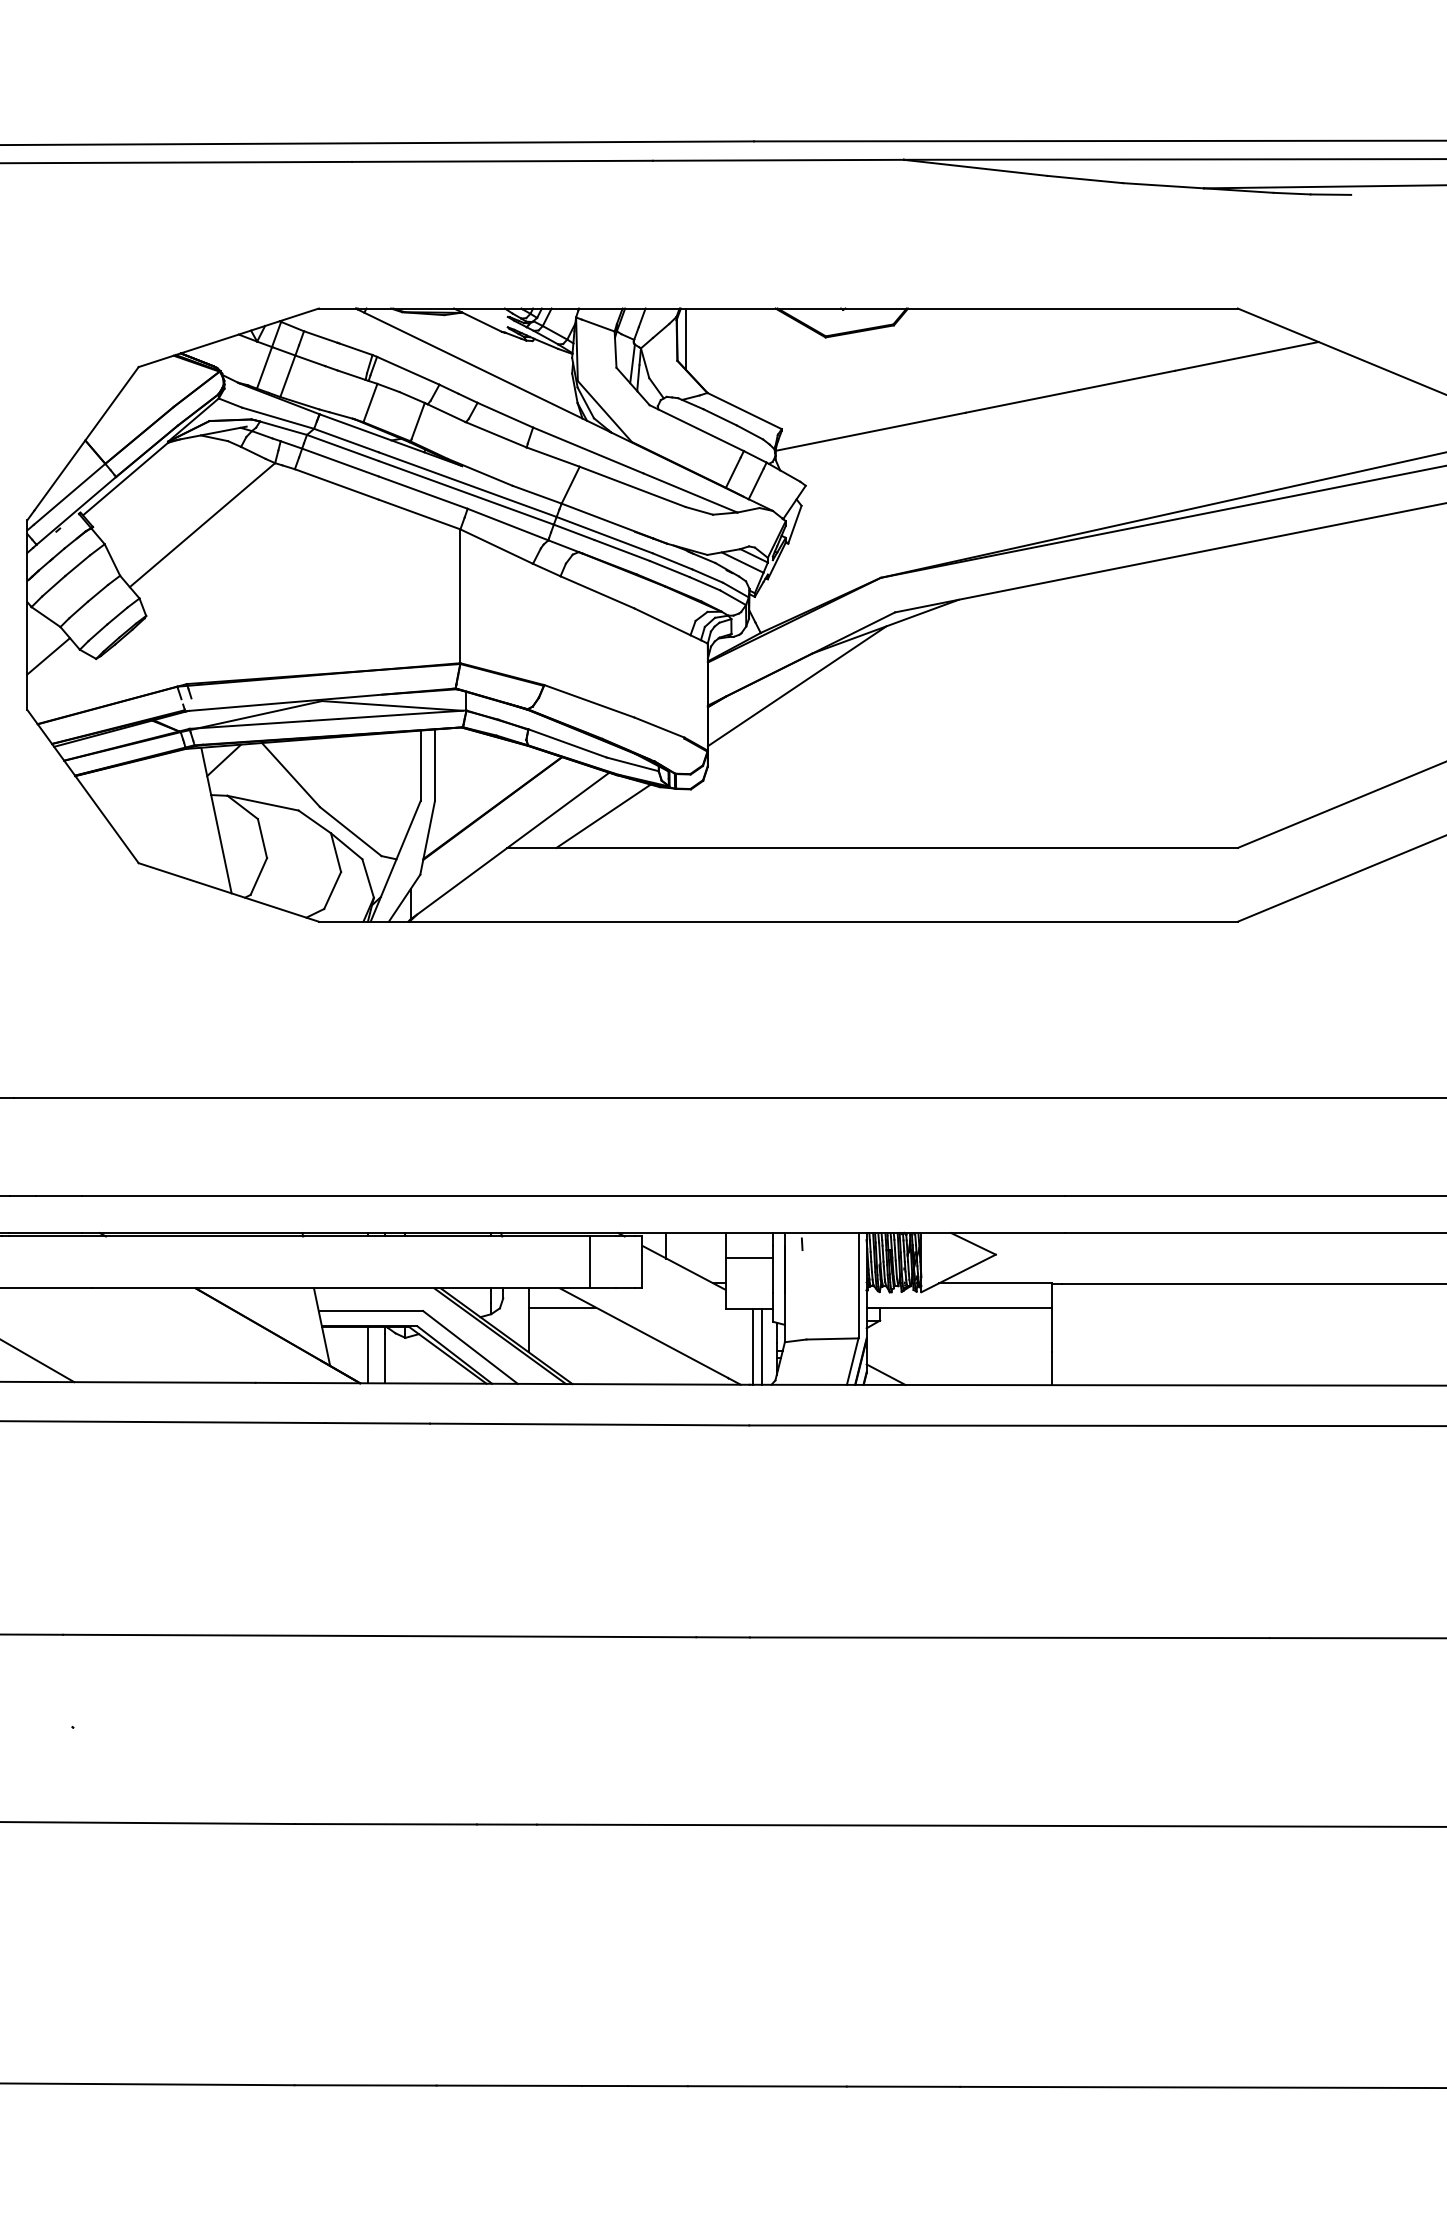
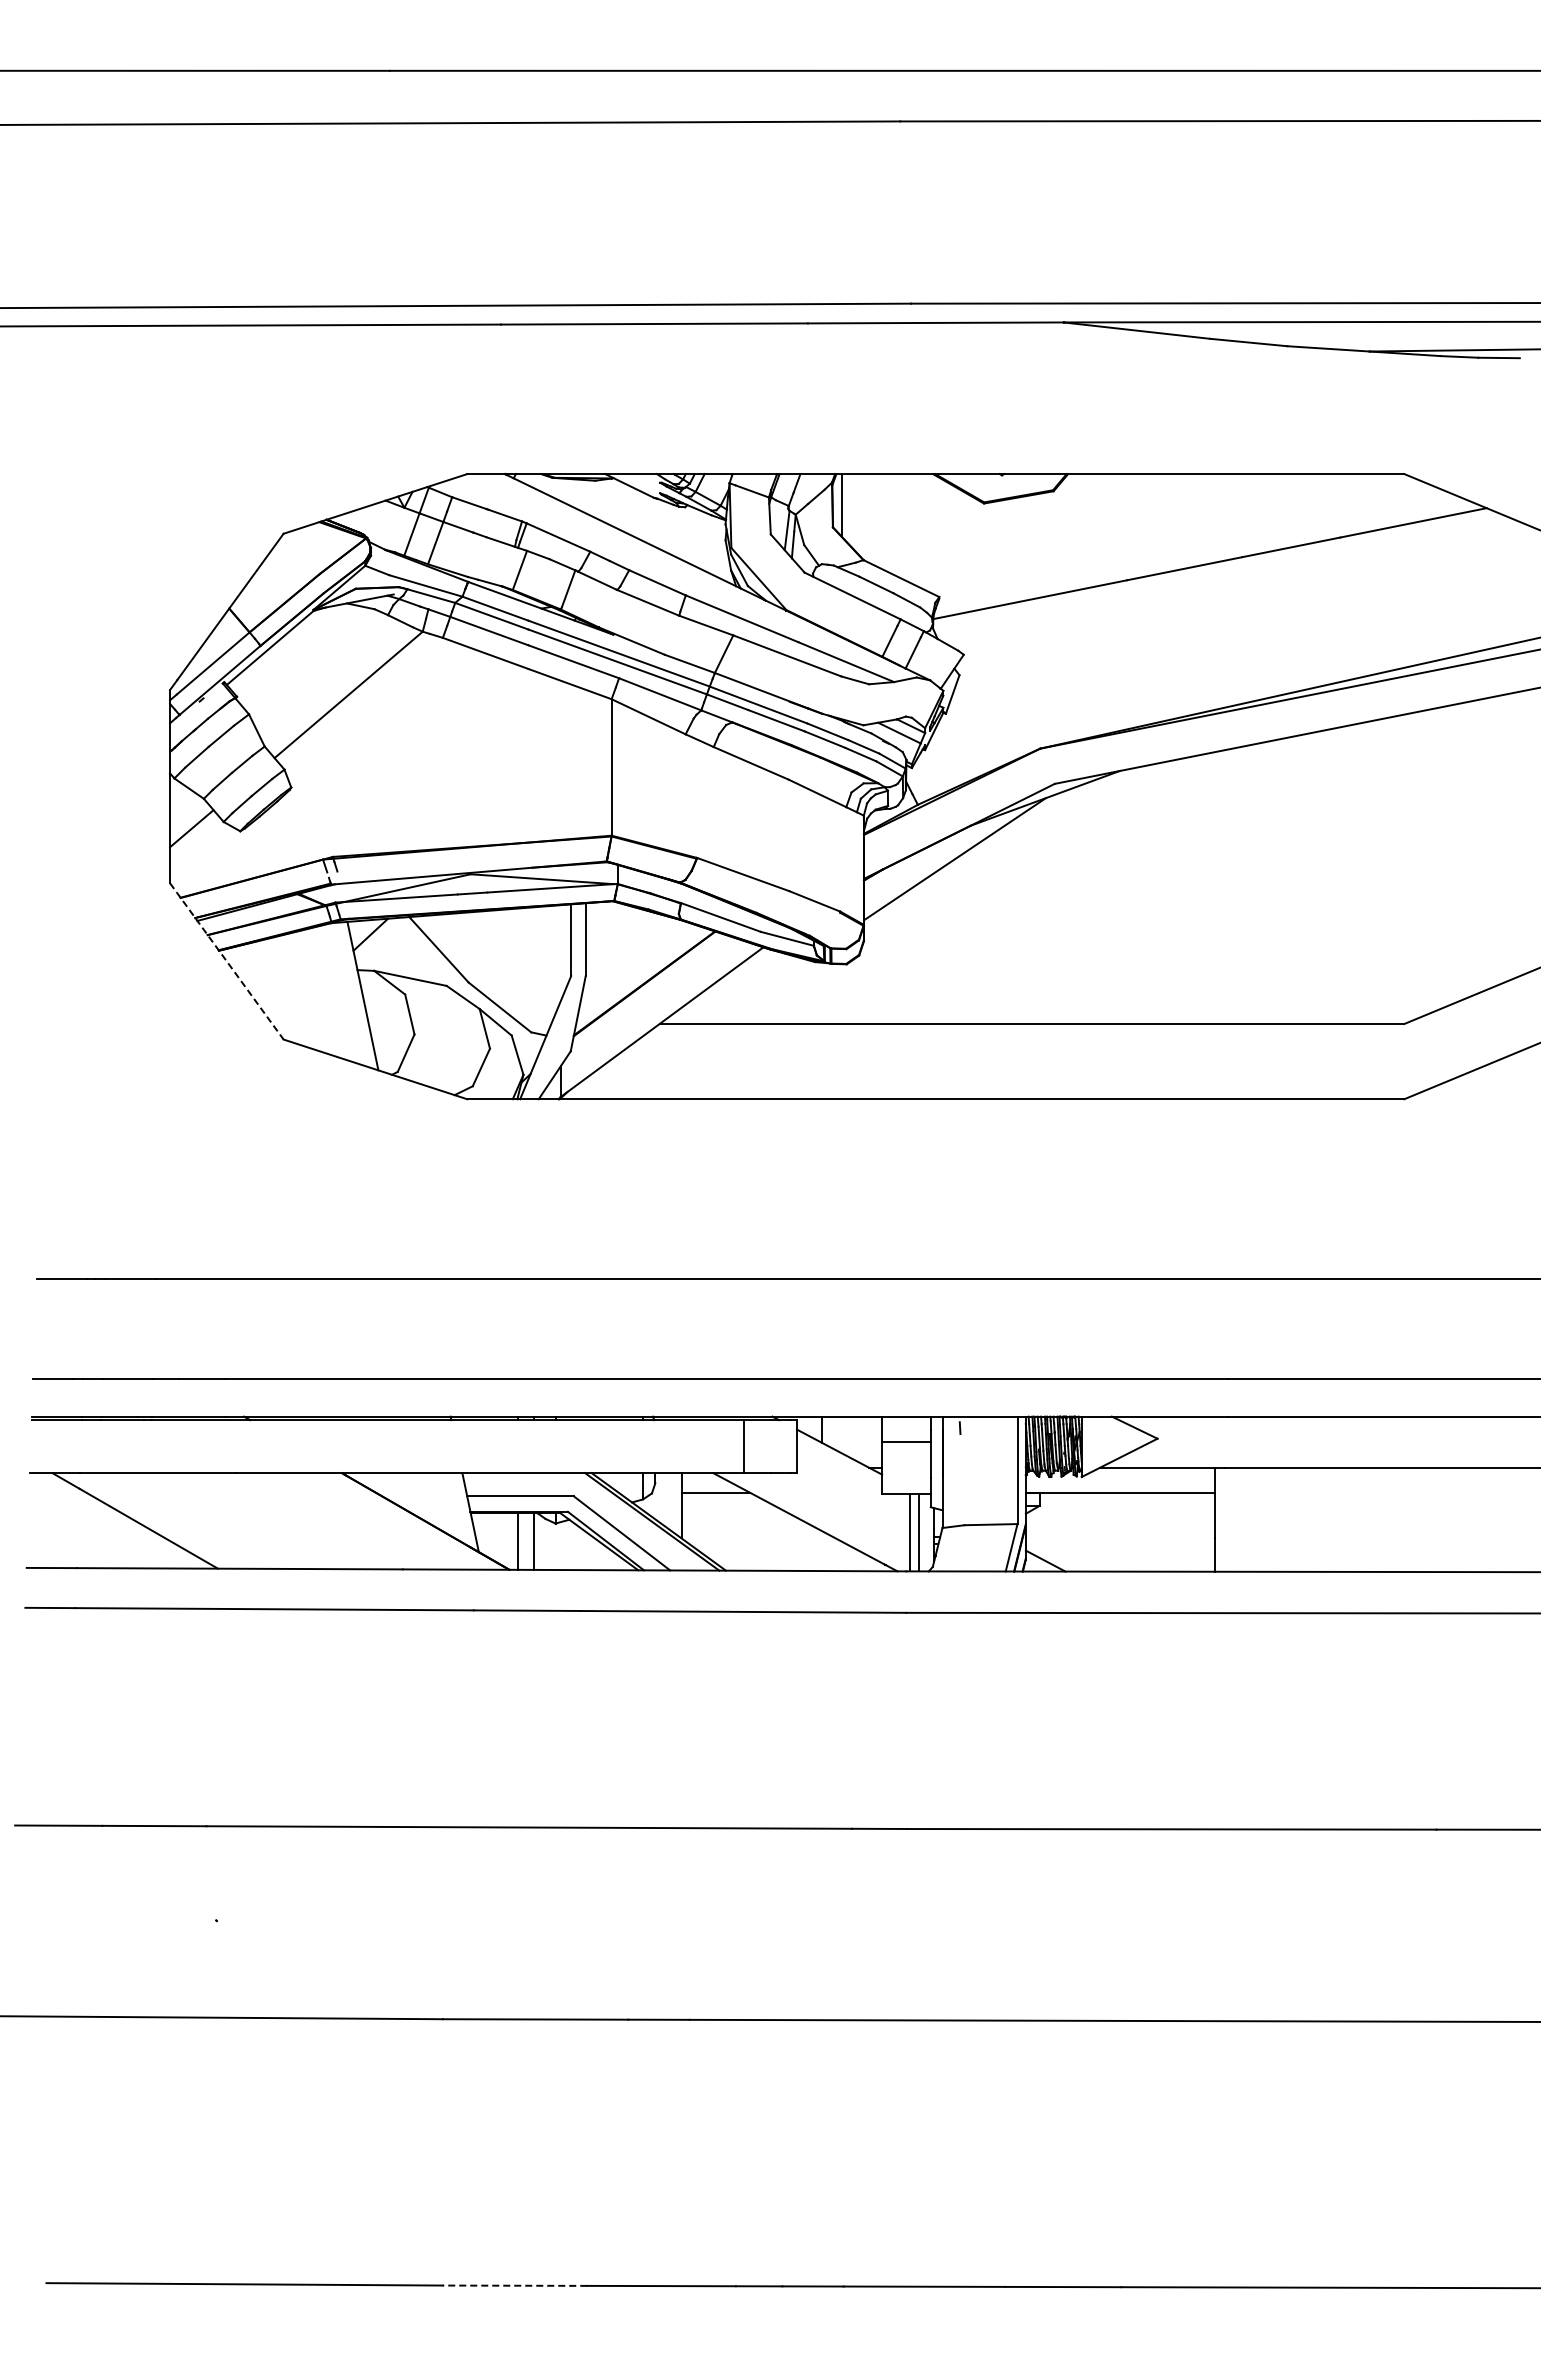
line: (82, 786) -> (226, 961), solid -> dashed
line: (603, 816) -> (757, 991), removed
line: (365, 2085) -> (514, 2285), solid -> dashed

